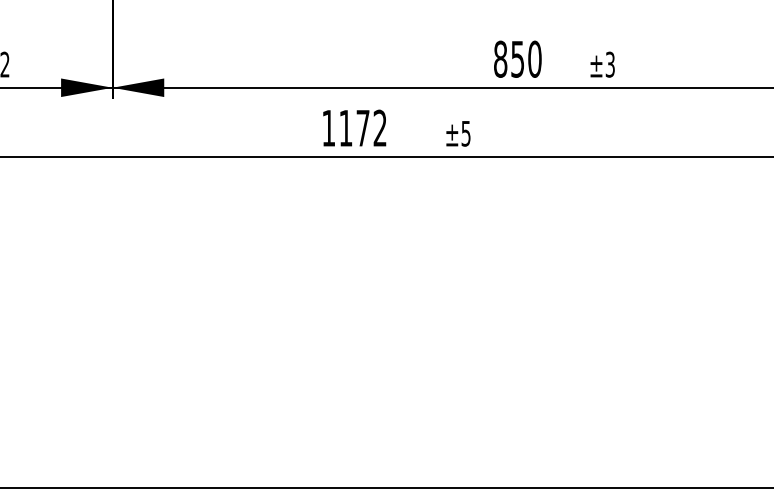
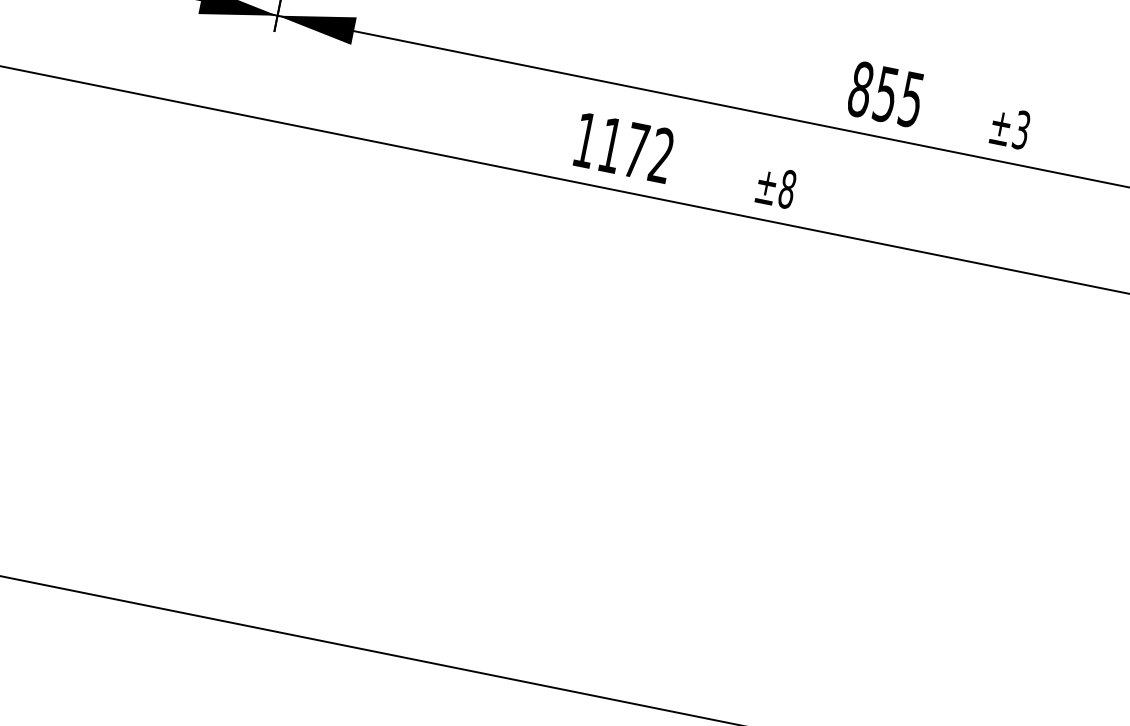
text: (534, 58) -> (911, 98), 850 -> 855
text: (465, 133) -> (786, 188), ±5 -> ±8

